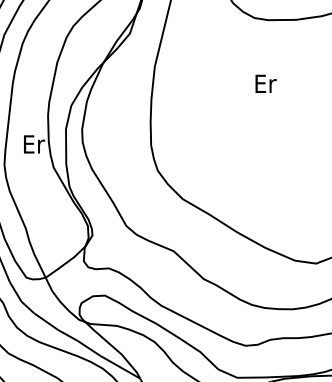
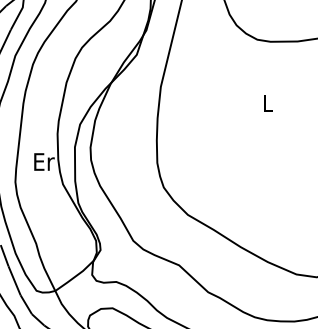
text: (265, 83) -> (267, 103), Er -> L

